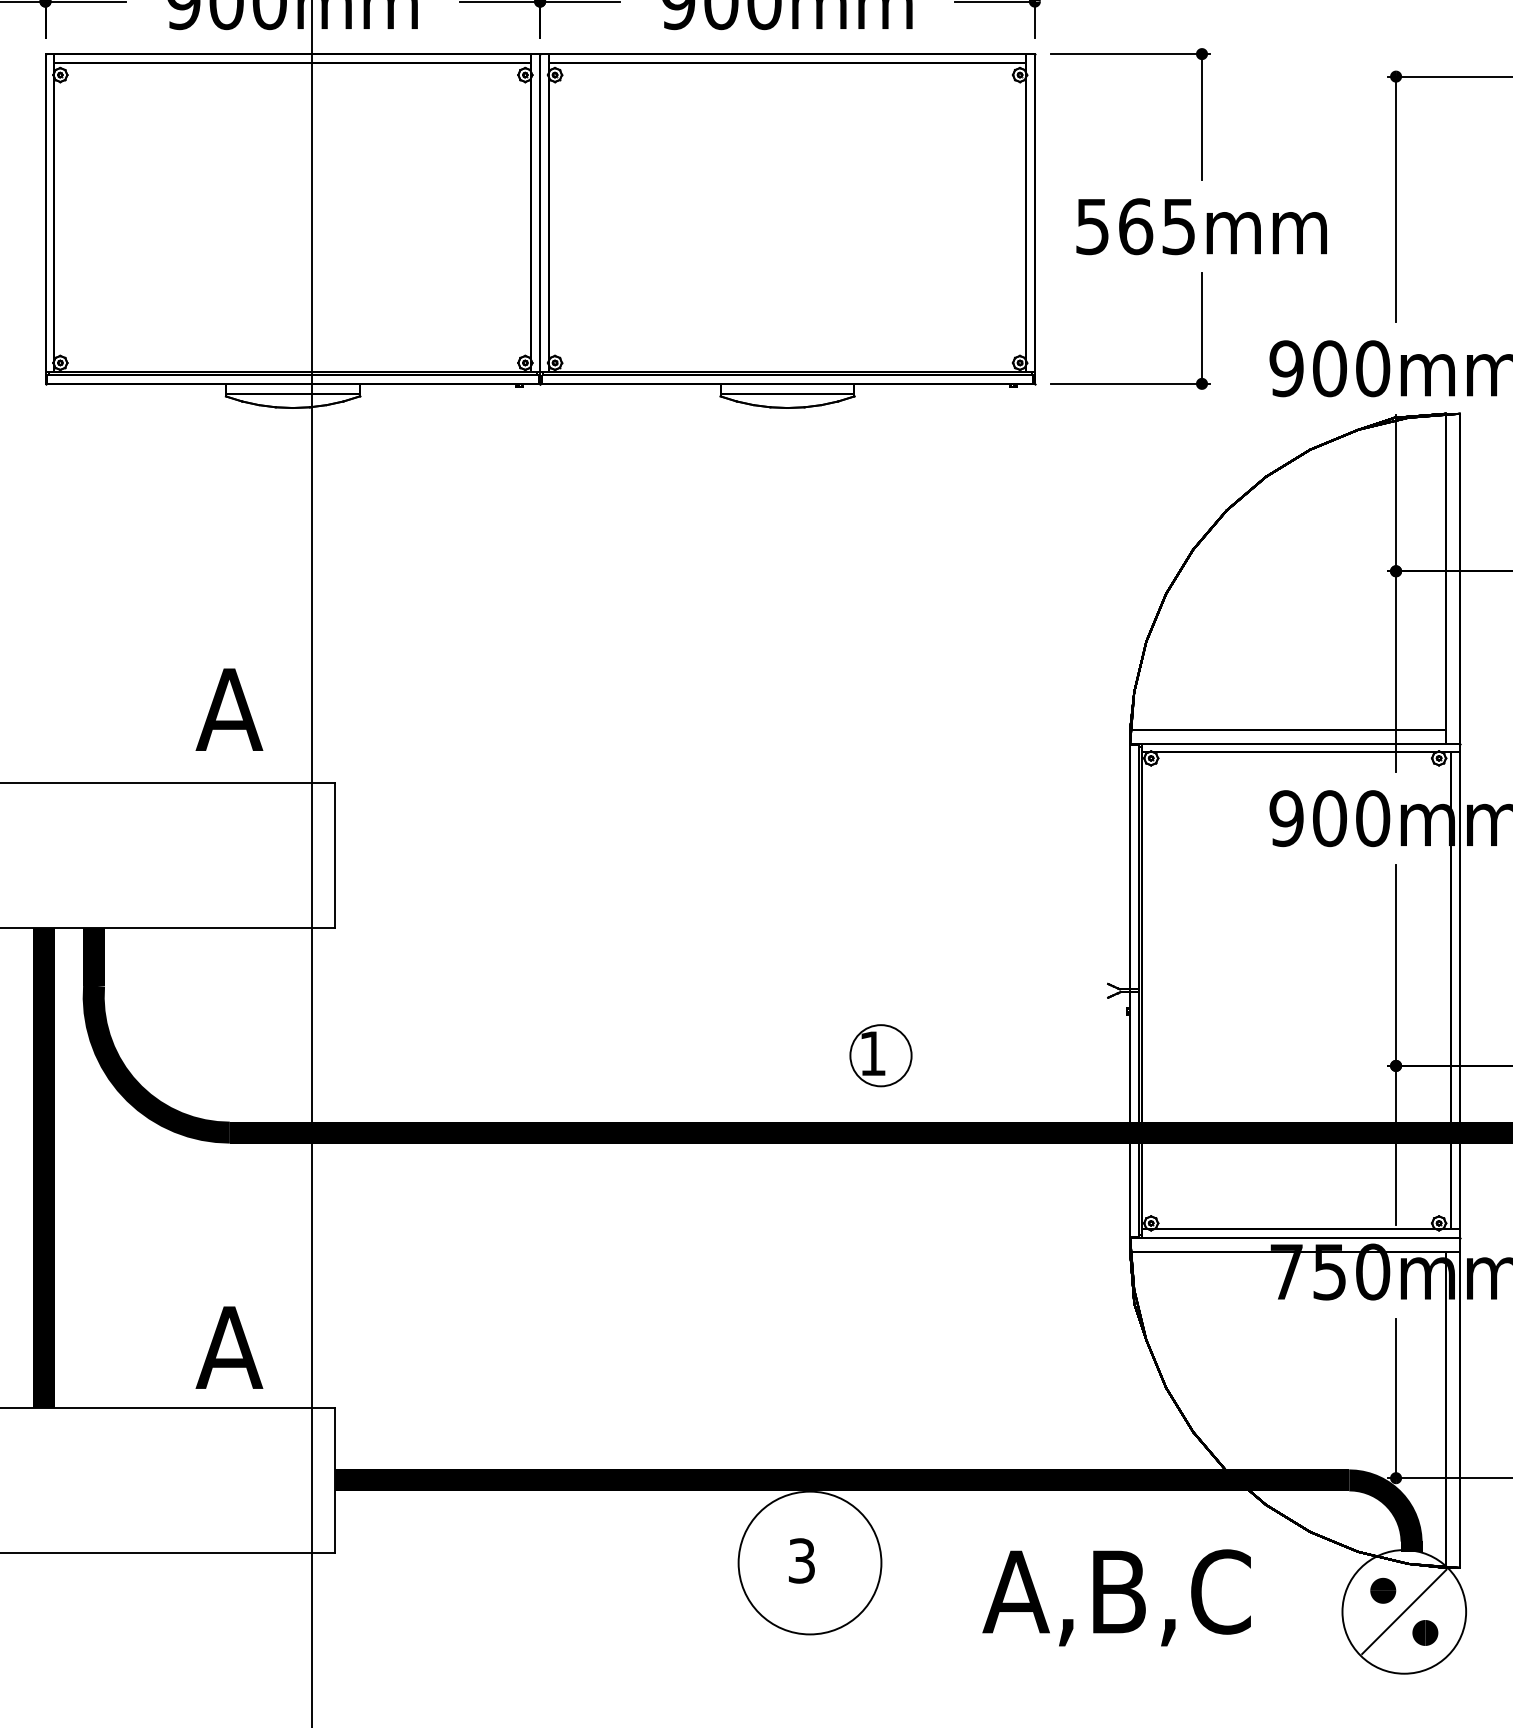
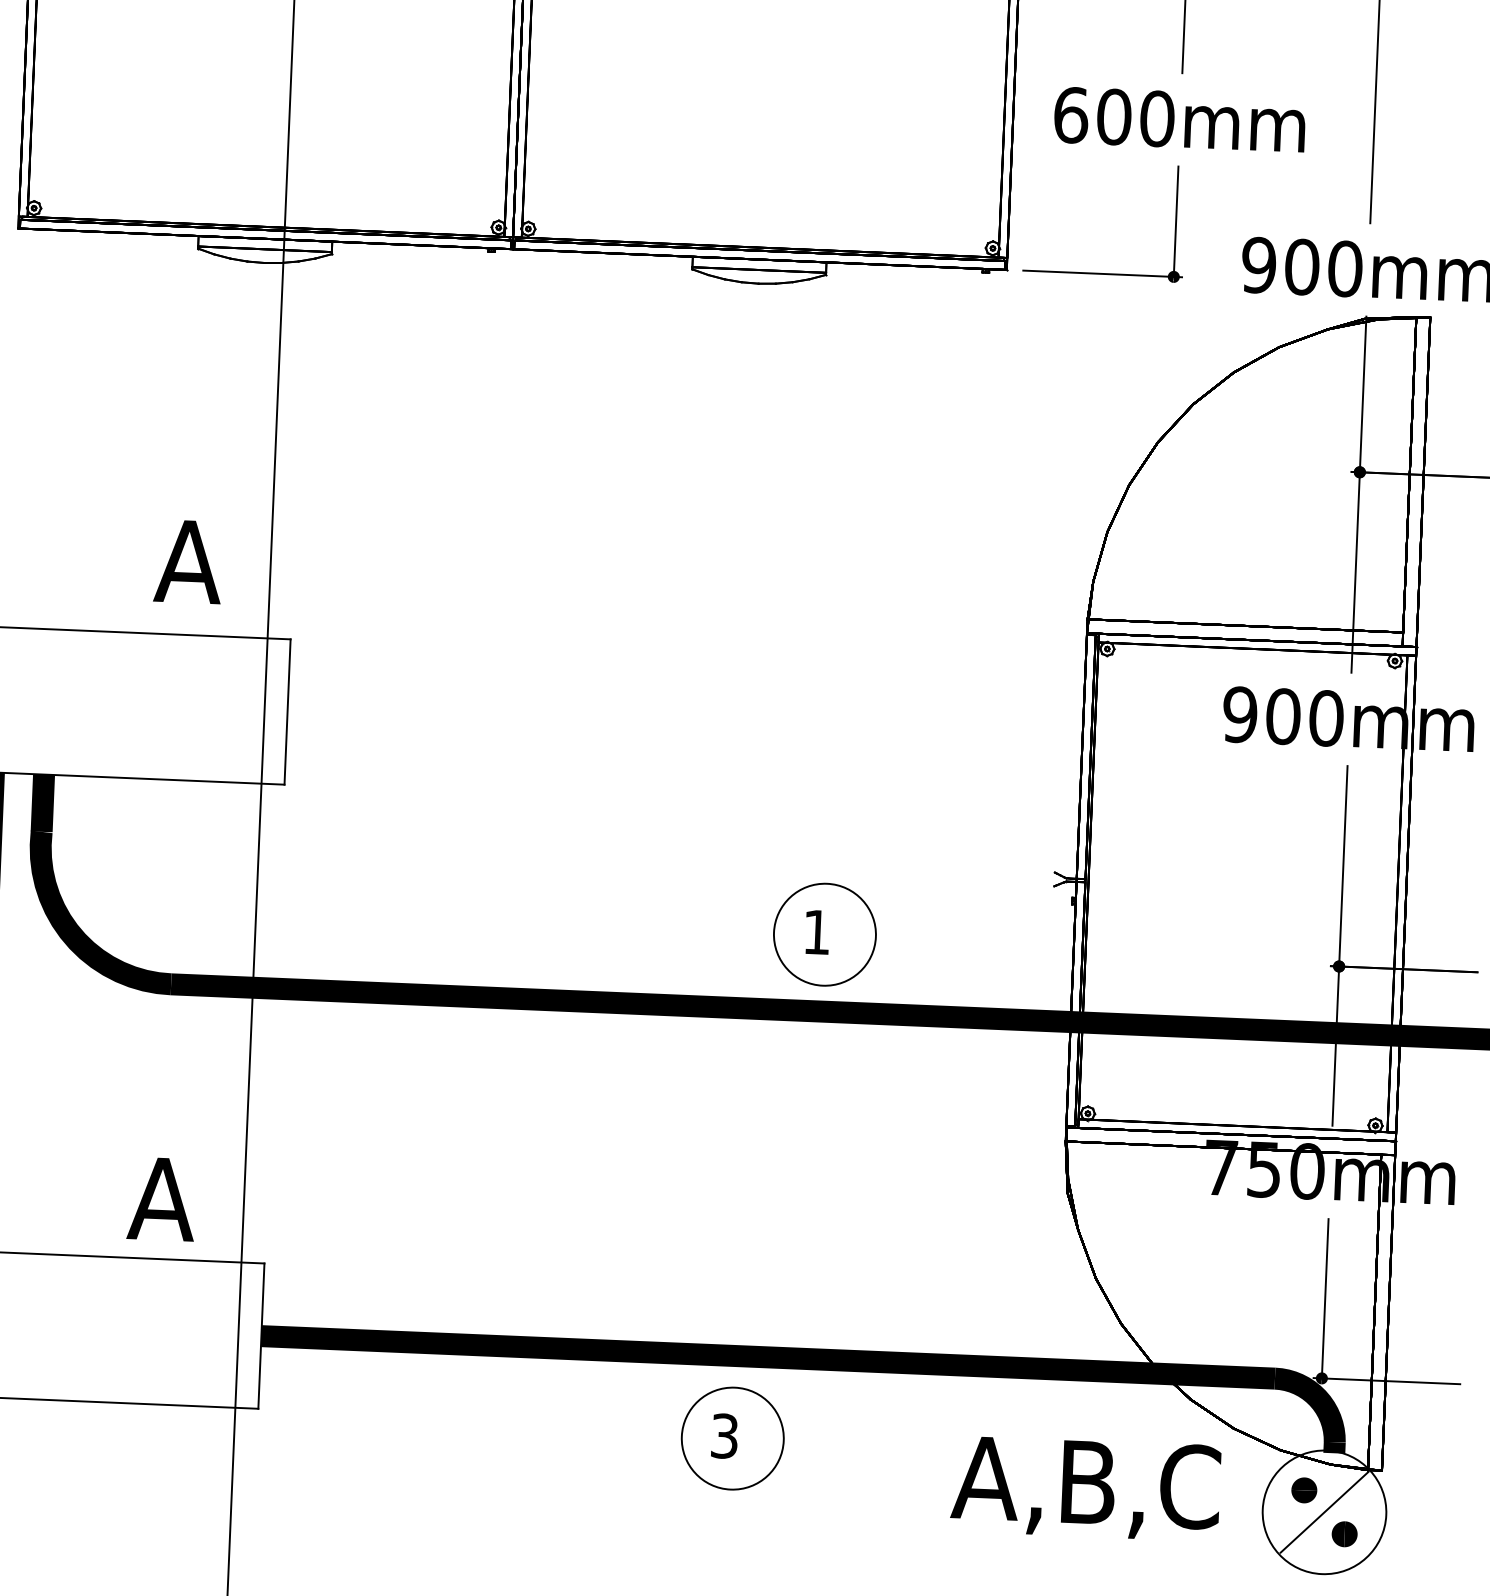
text: (1136, 226) -> (1114, 116), 565mm -> 600mm
circle: (881, 1055) -> (825, 934), size x1.67
circle: (810, 1563) -> (733, 1439), size x0.71
text: (1116, 1597) -> (1085, 1487), moved

